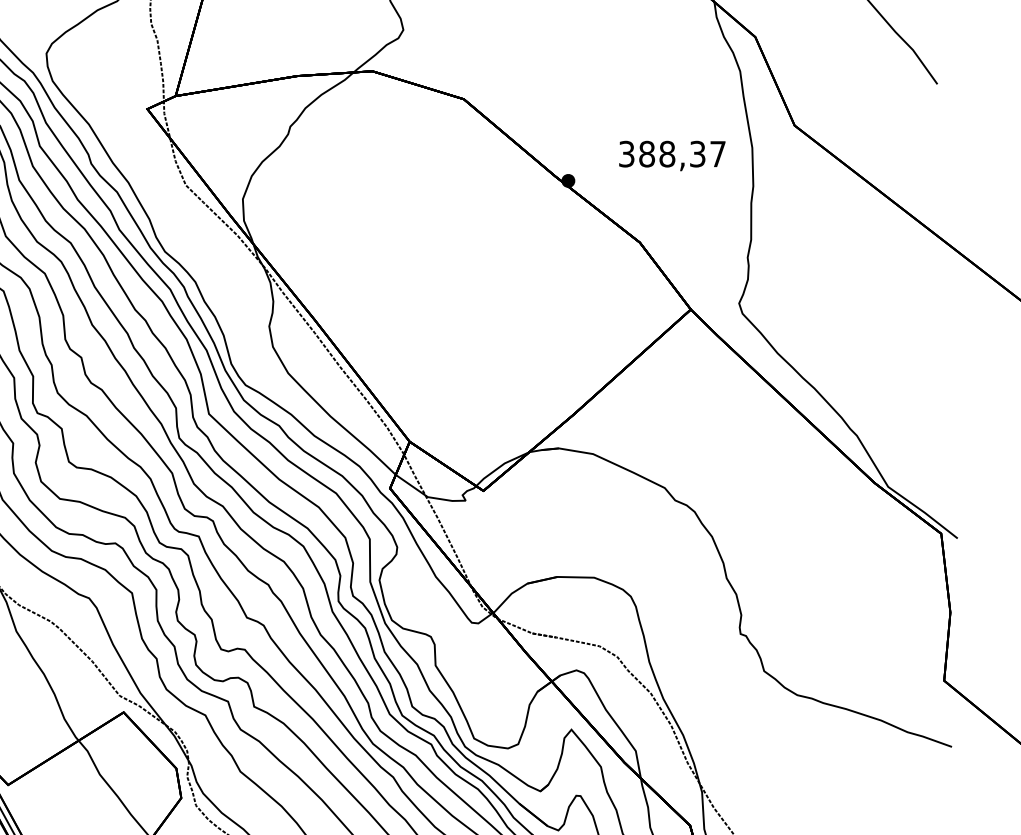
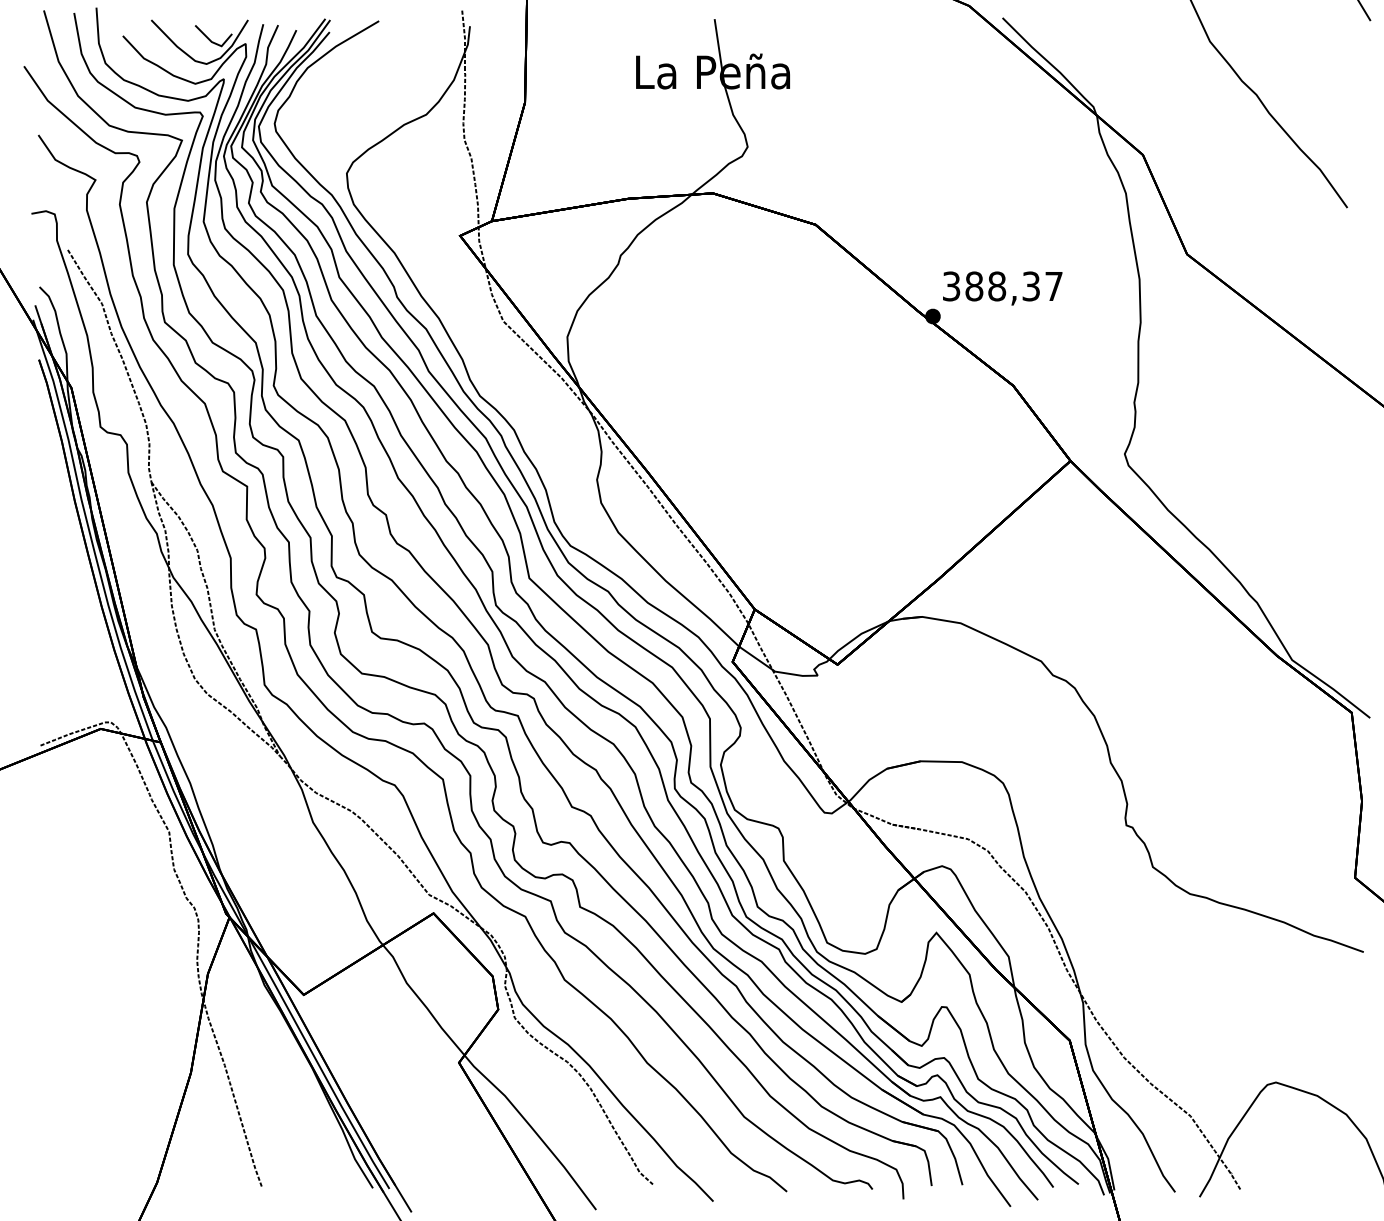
text: (672, 155) -> (1002, 288), moved

